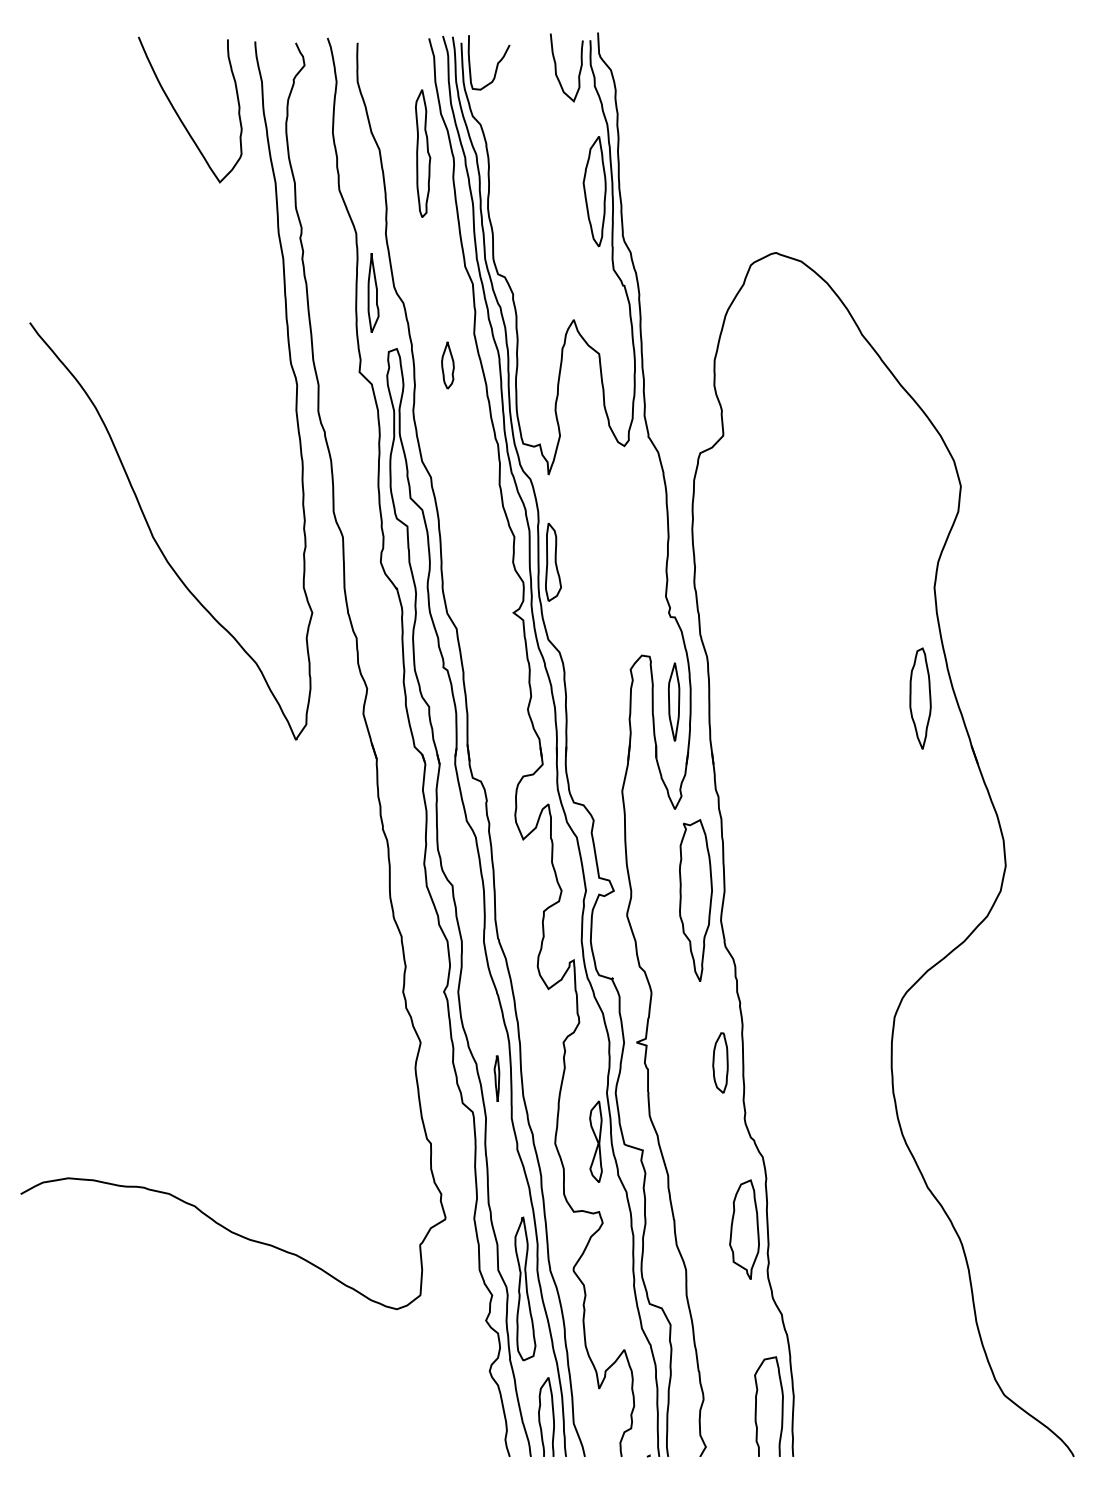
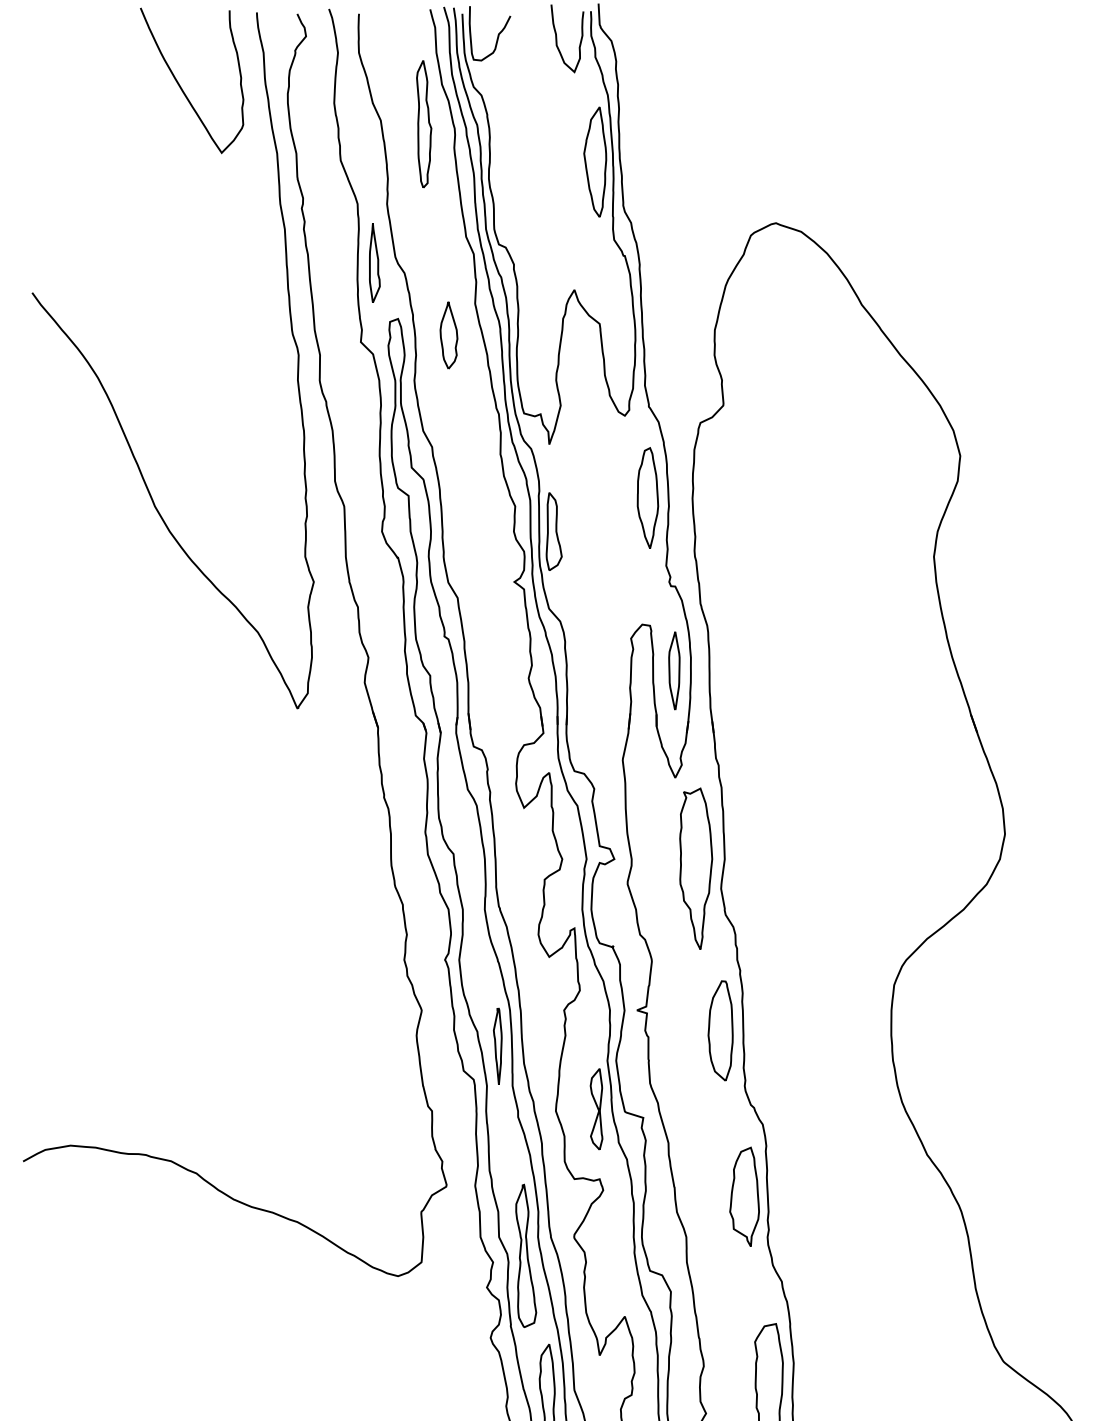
part: (447, 365) -> (448, 335), size x1.43
part: (920, 698) -> (647, 497), moved
part: (720, 1062) -> (720, 1030), size x1.67
part: (496, 1078) -> (497, 1046), size x1.67

